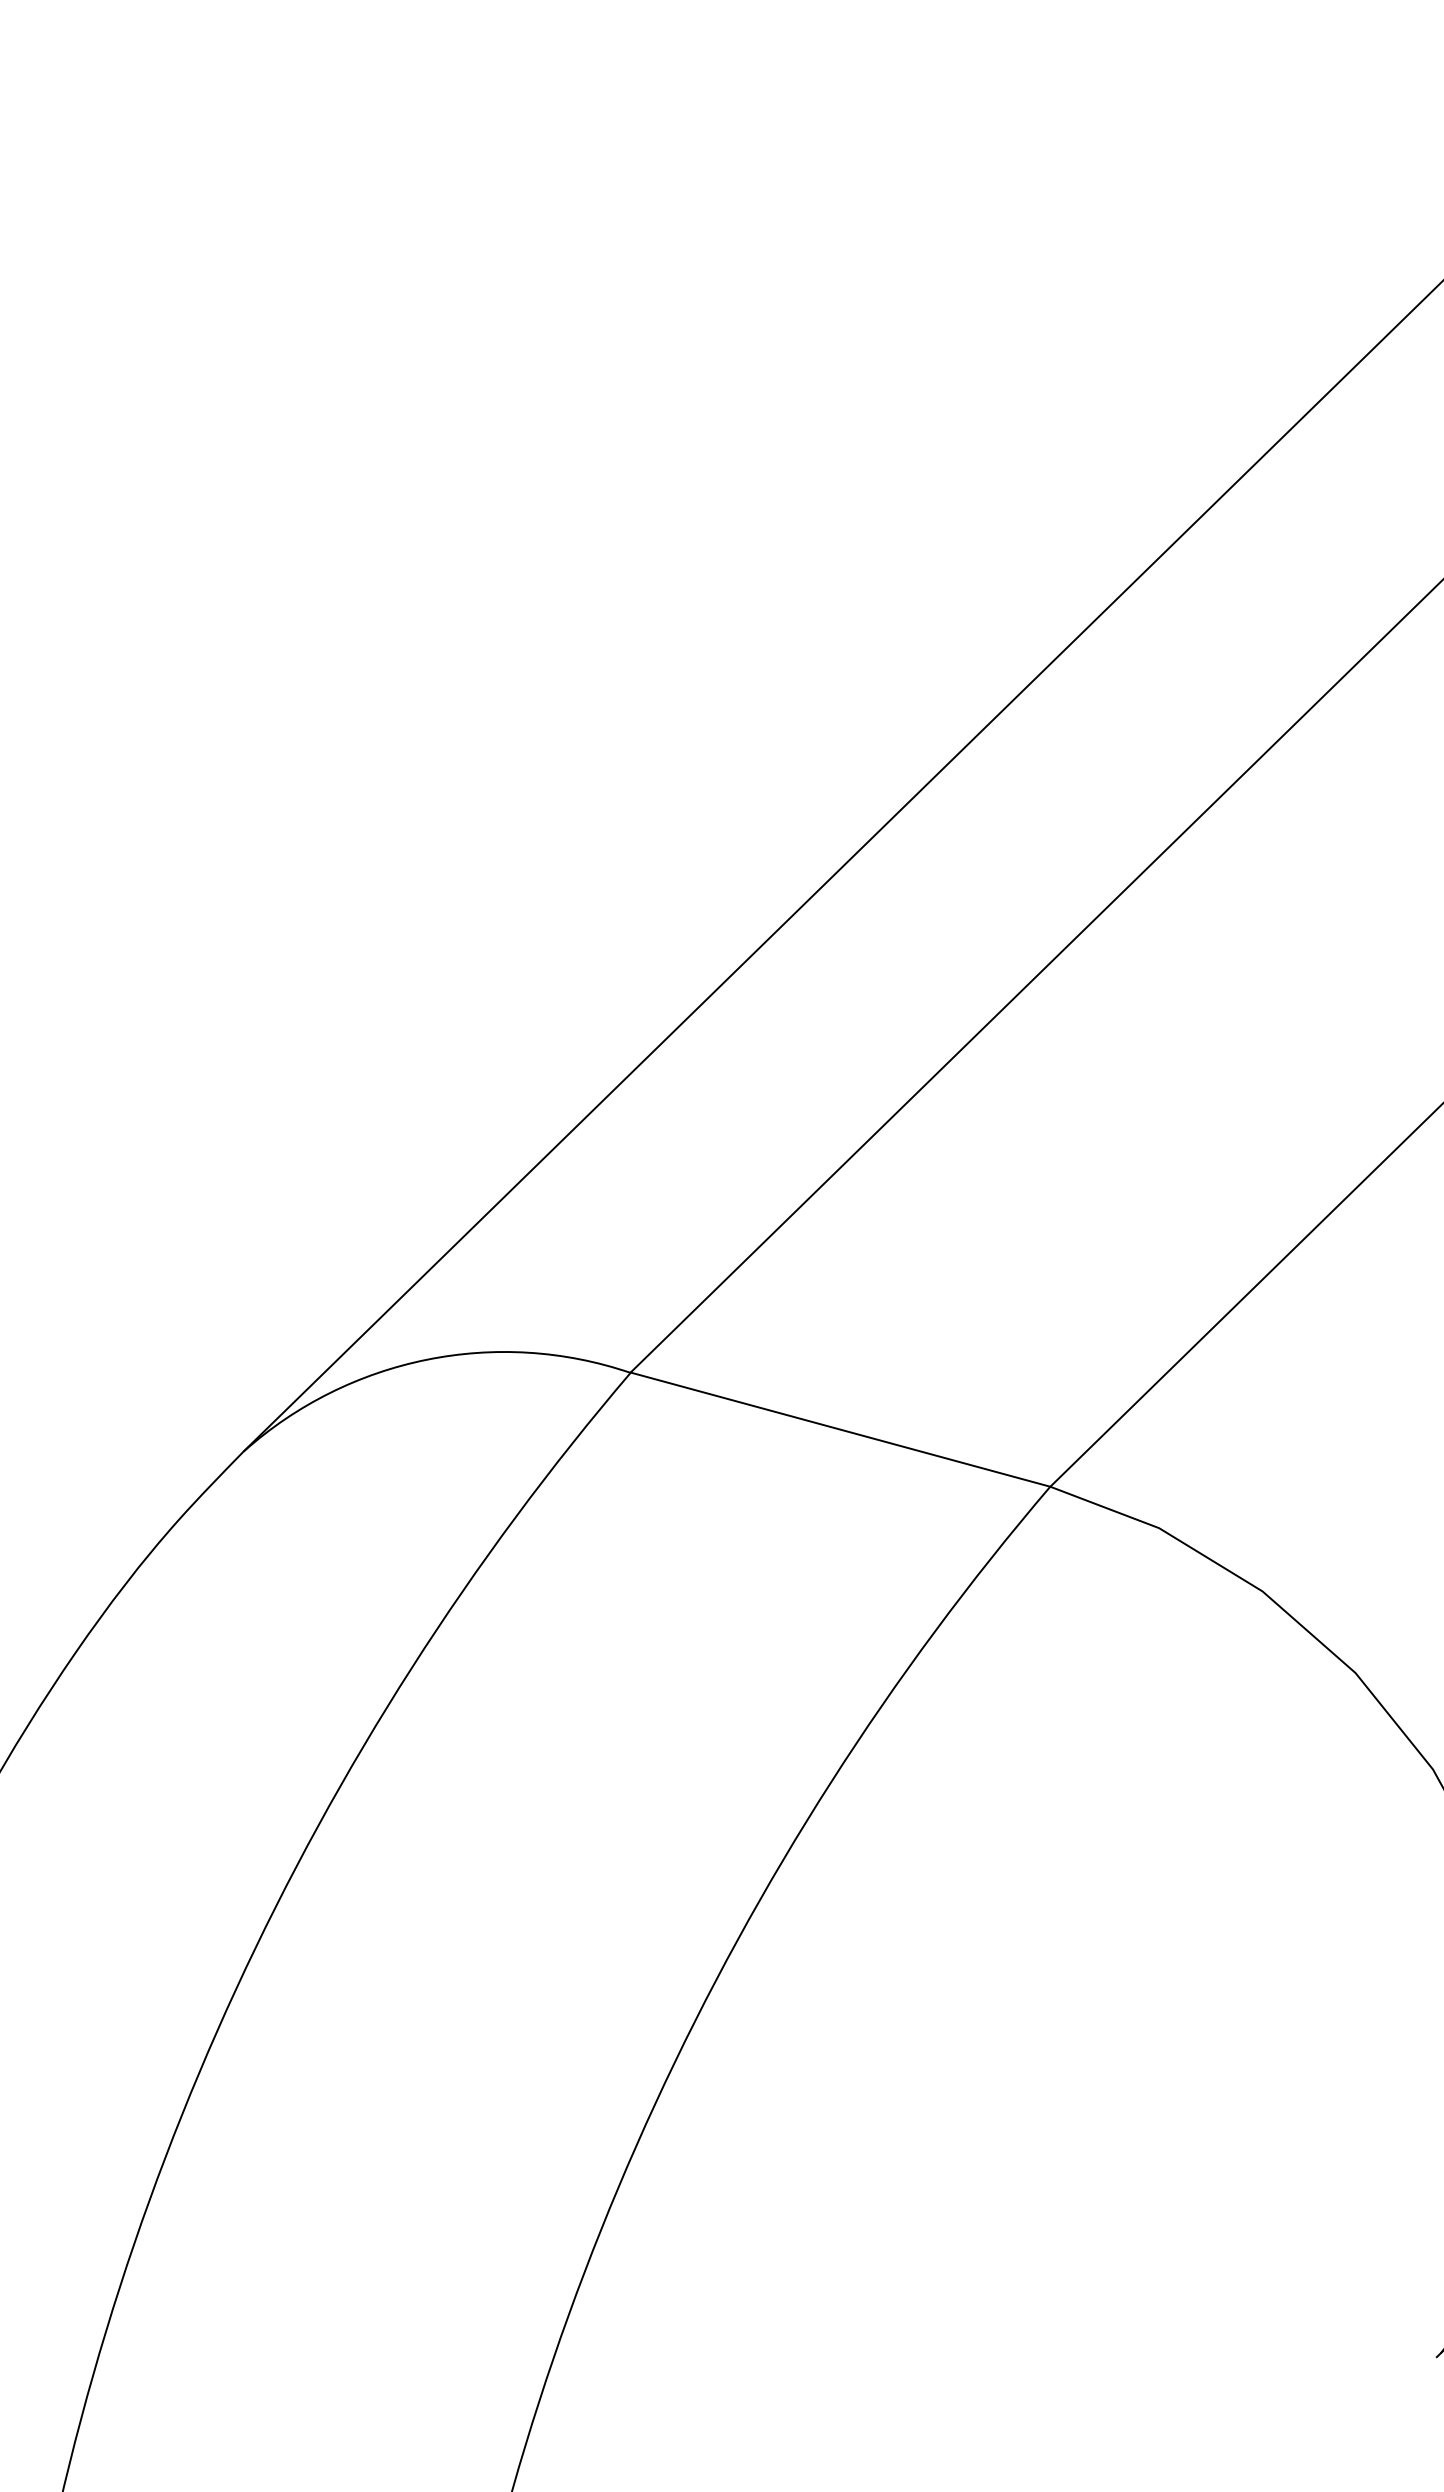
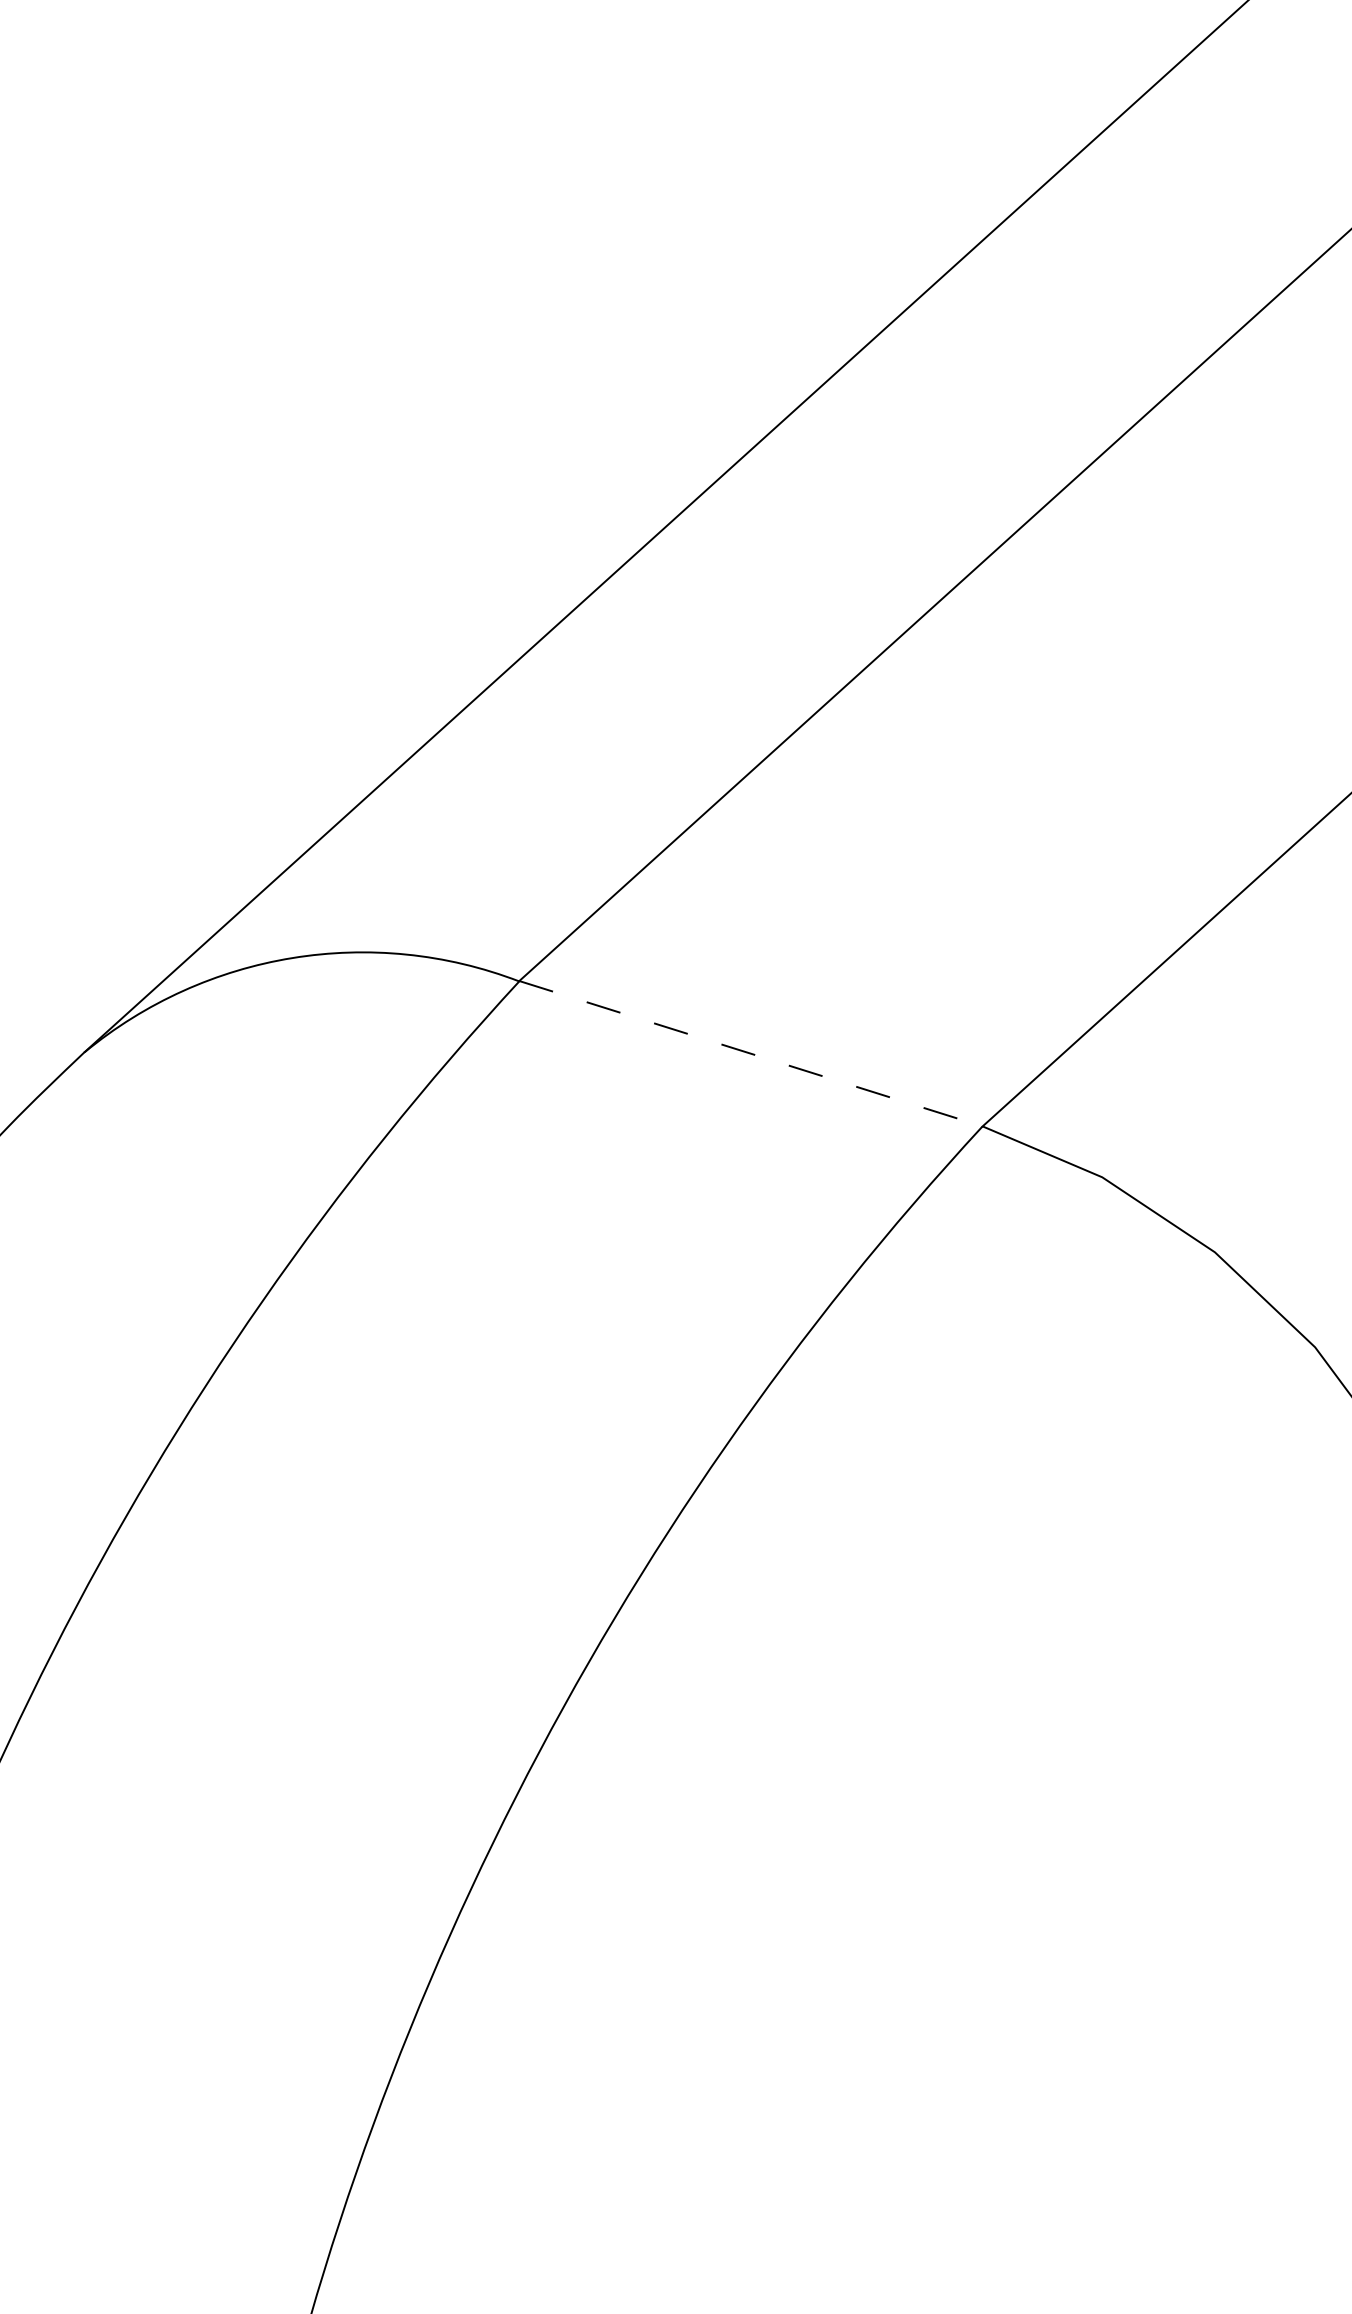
line: (840, 1429) -> (751, 1053), solid -> dashed

